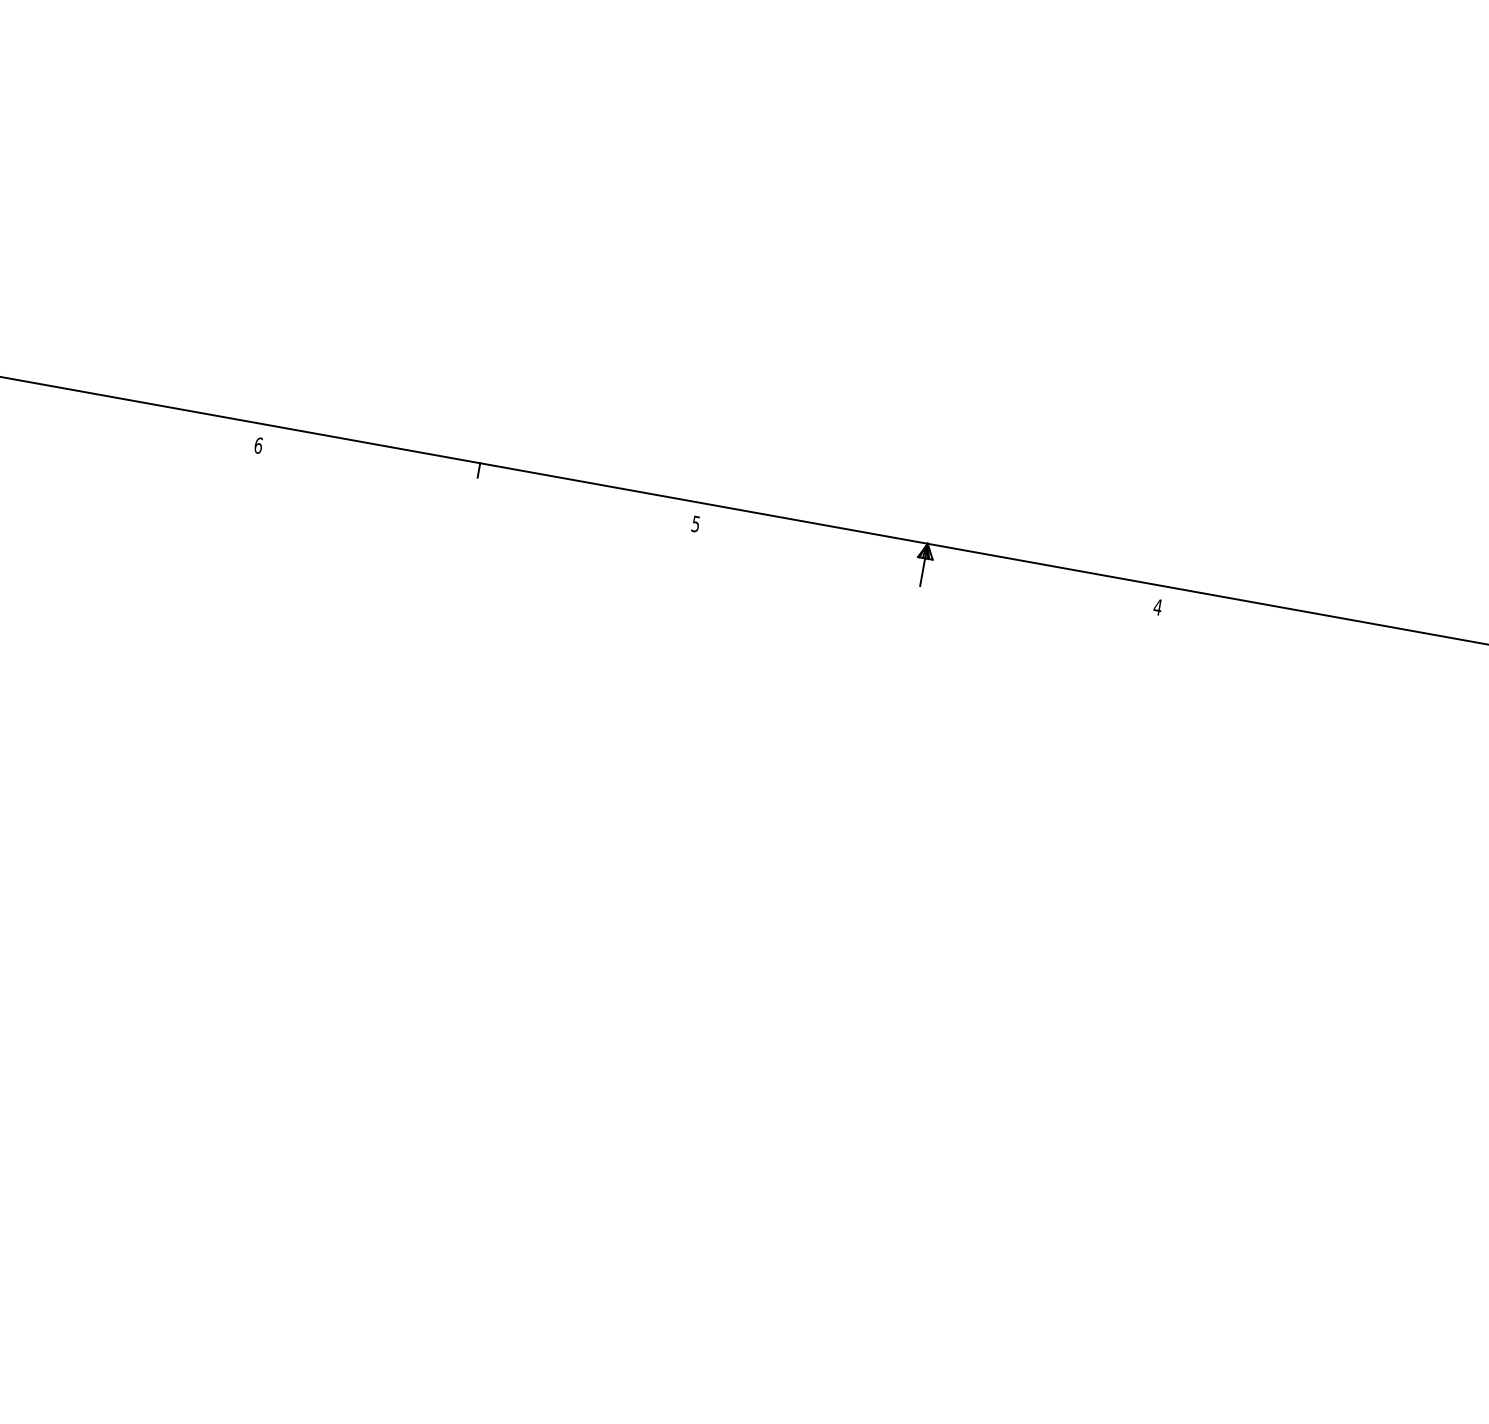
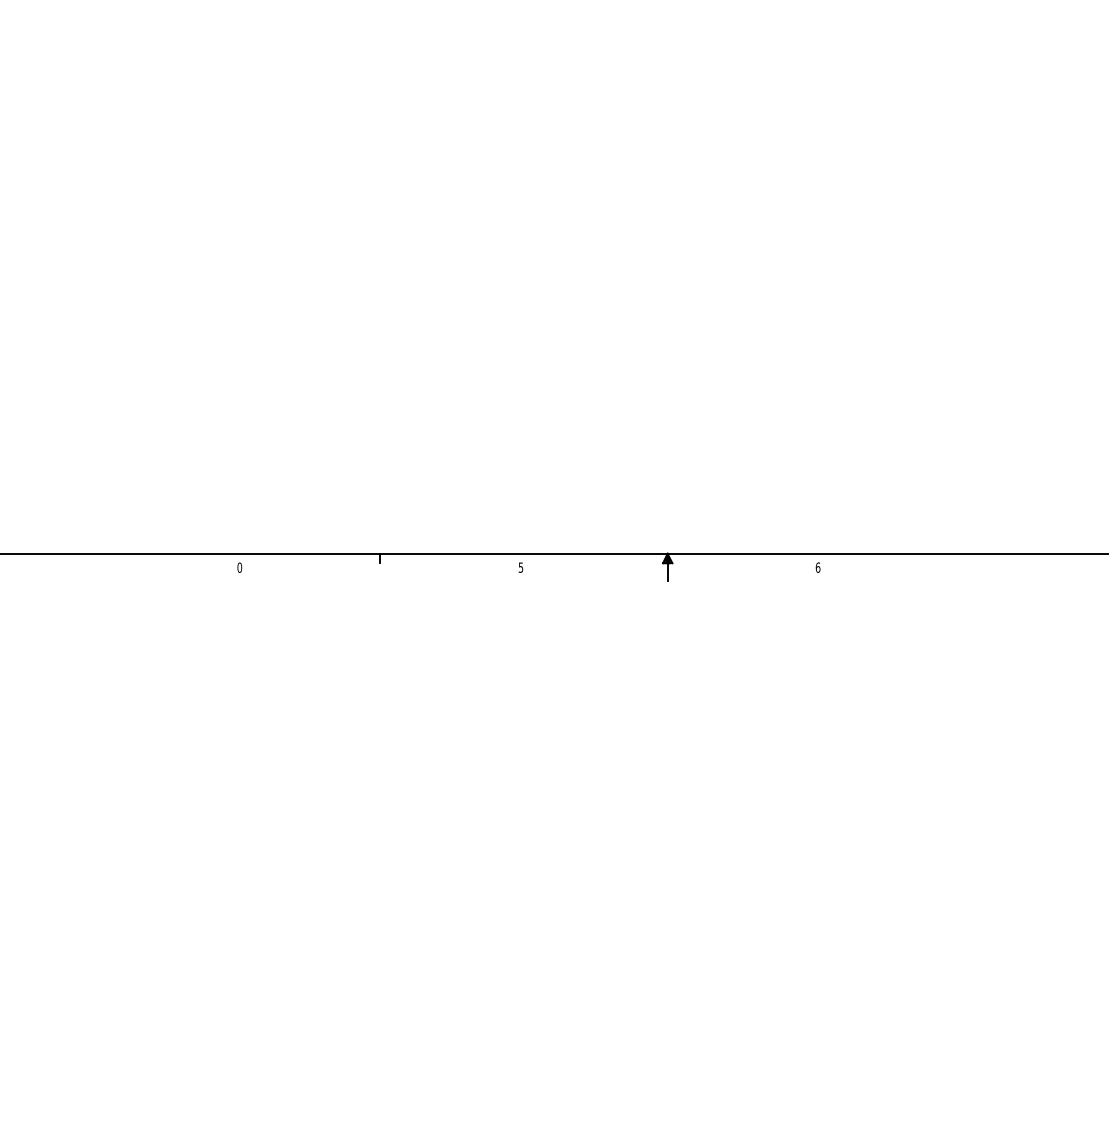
text: (258, 445) -> (239, 567), 6 -> 0
text: (1157, 606) -> (817, 567), 4 -> 6

